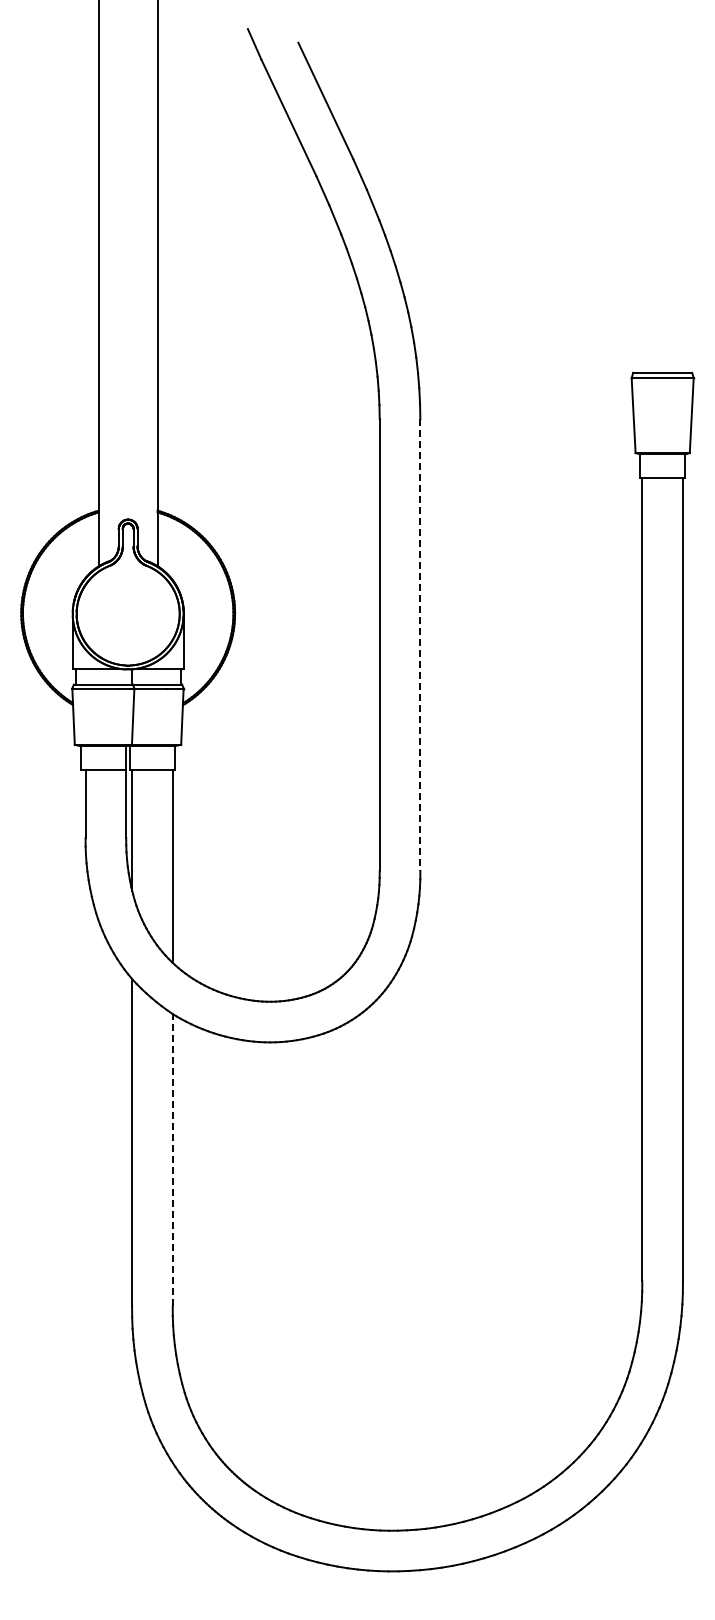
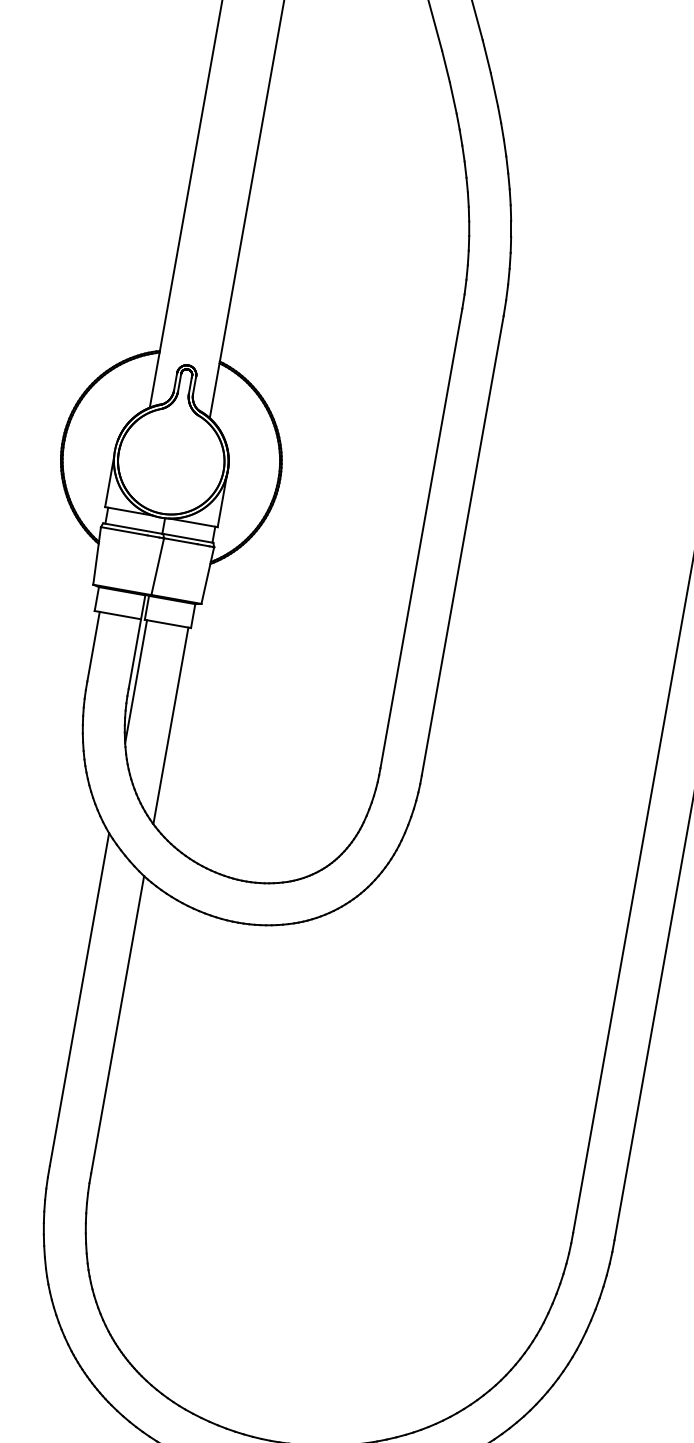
line: (420, 645) -> (462, 546), dashed -> solid
line: (172, 1159) -> (117, 1024), dashed -> solid

